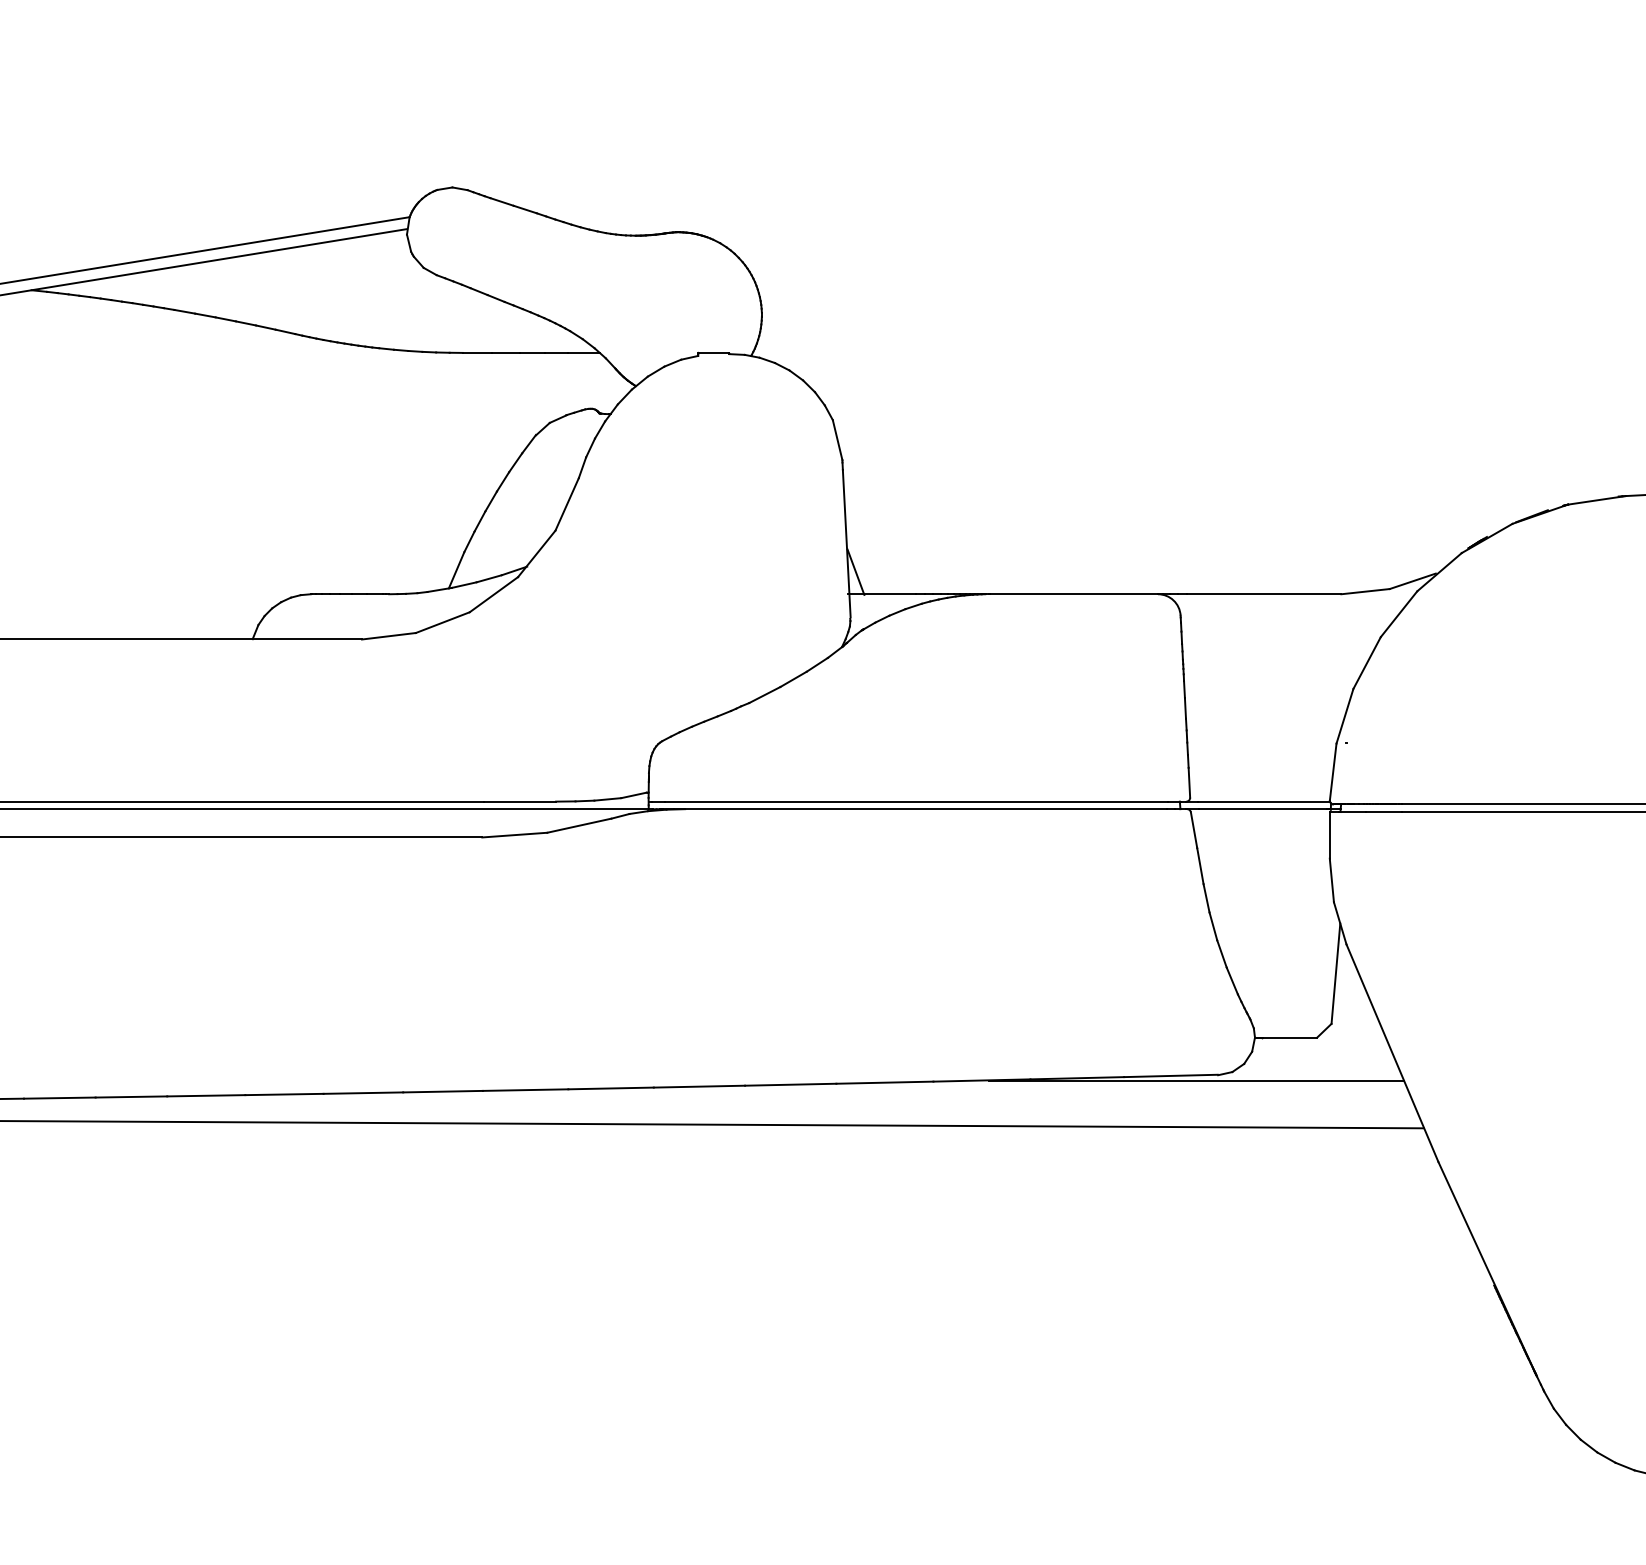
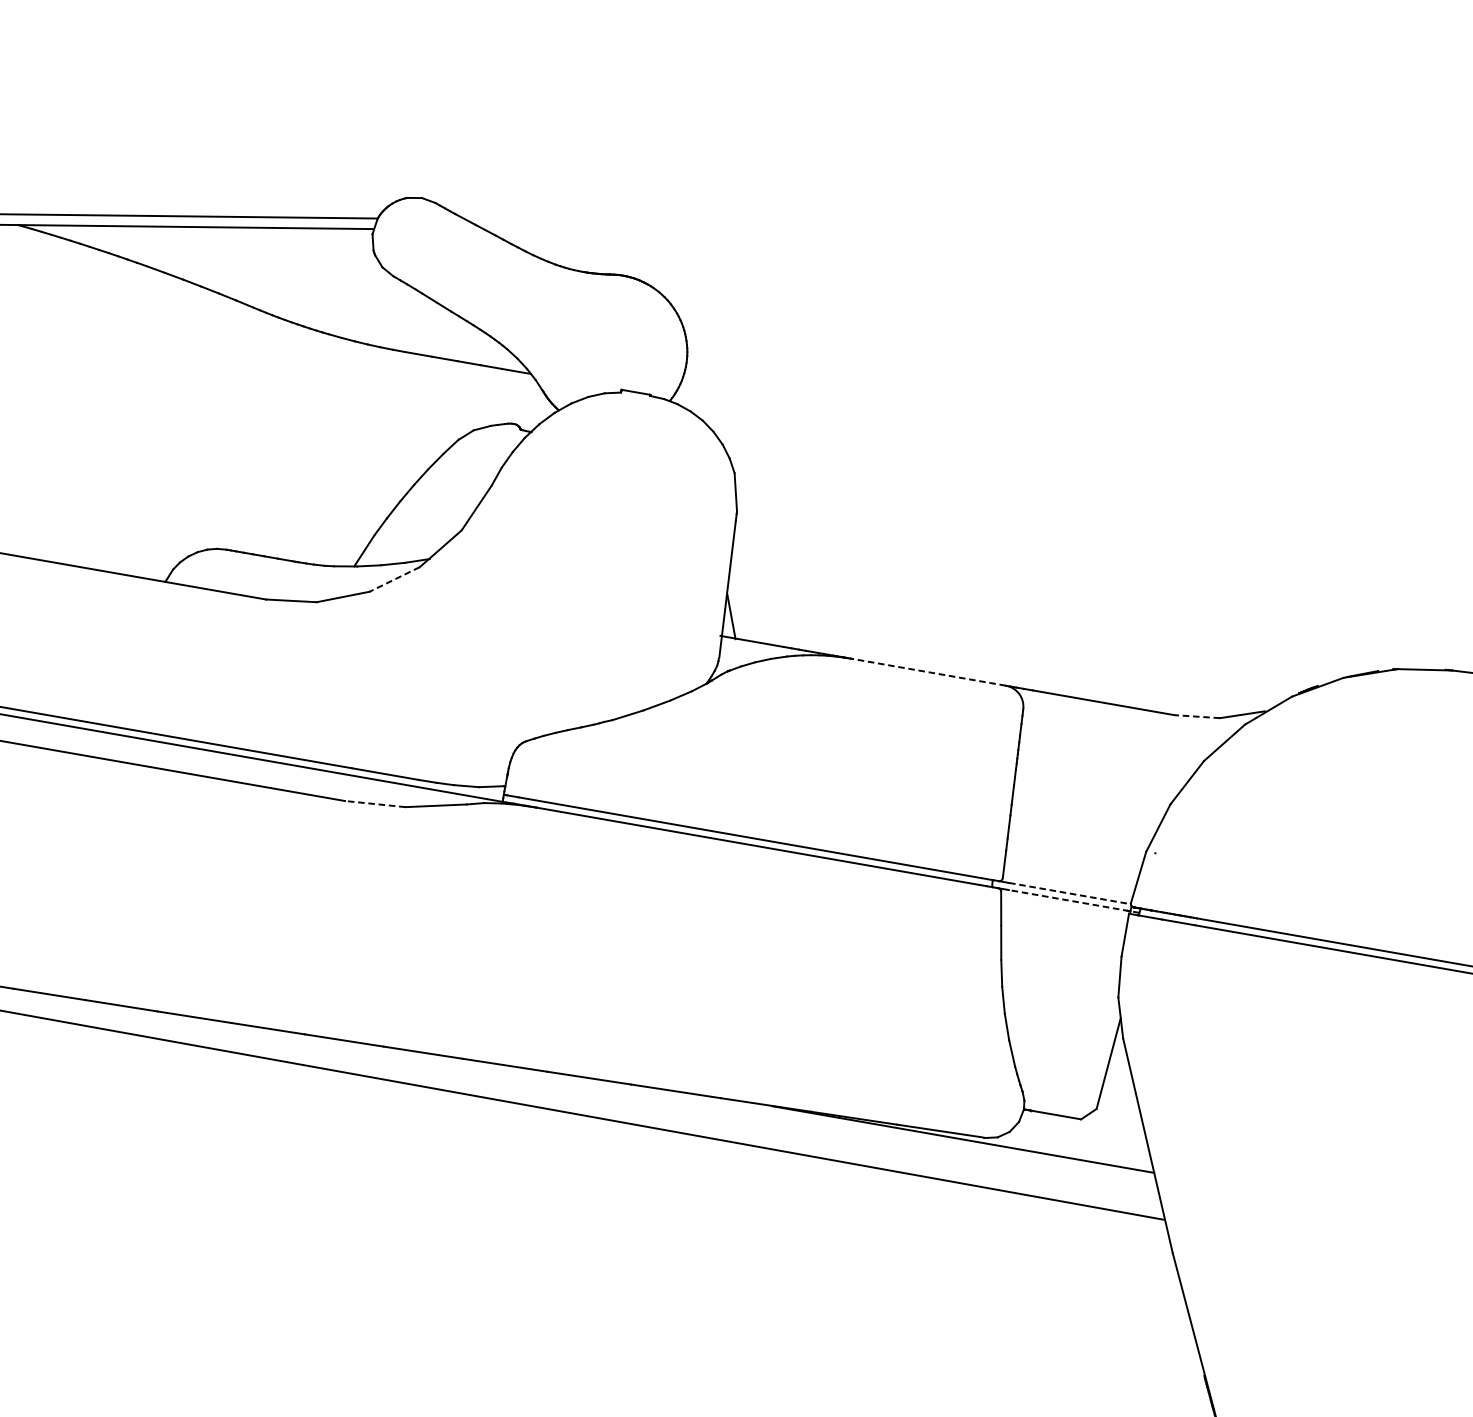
line: (1365, 591) -> (1197, 716), solid -> dashed
line: (493, 594) -> (394, 579), solid -> dashed
line: (1074, 594) -> (929, 672), solid -> dashed
line: (1264, 801) -> (1070, 893), solid -> dashed
line: (1269, 809) -> (1073, 901), solid -> dashed
line: (514, 835) -> (374, 804), solid -> dashed

